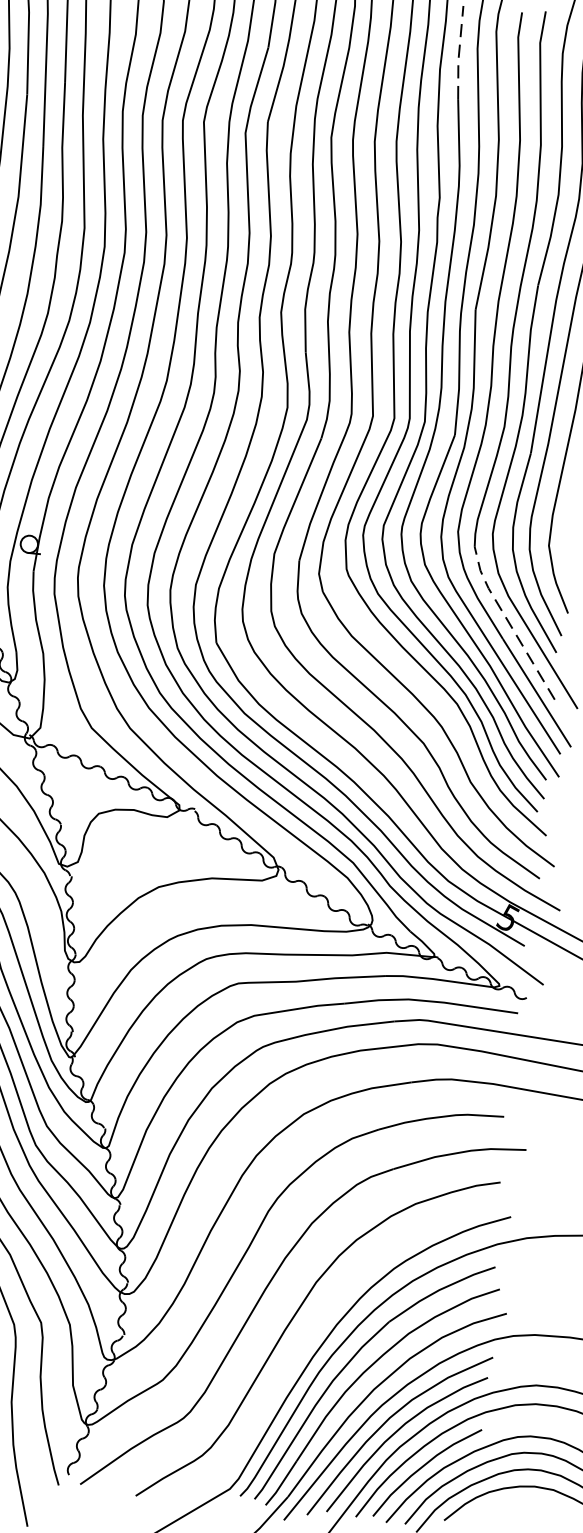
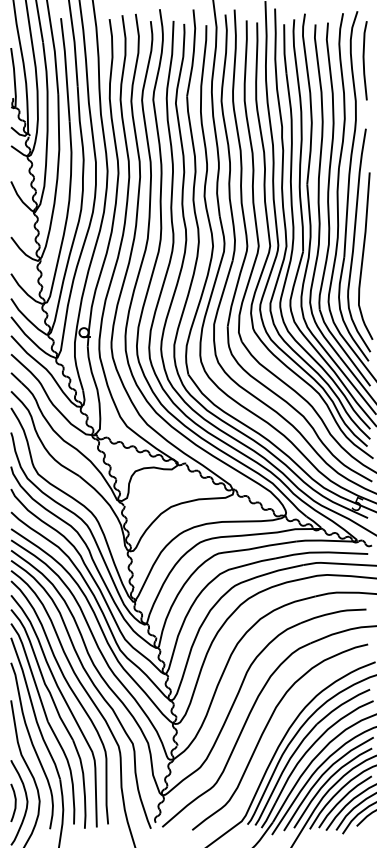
line: (459, 51) -> (284, 48), dashed -> solid
line: (508, 621) -> (341, 347), dashed -> solid

